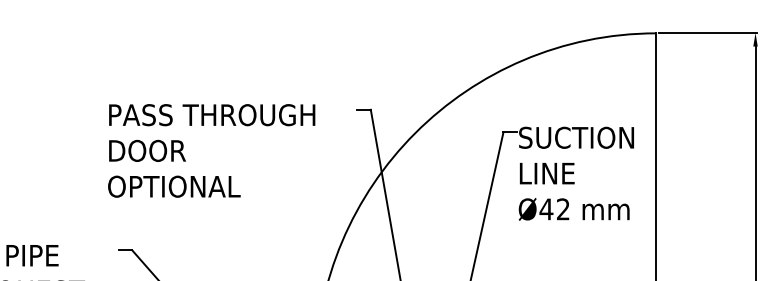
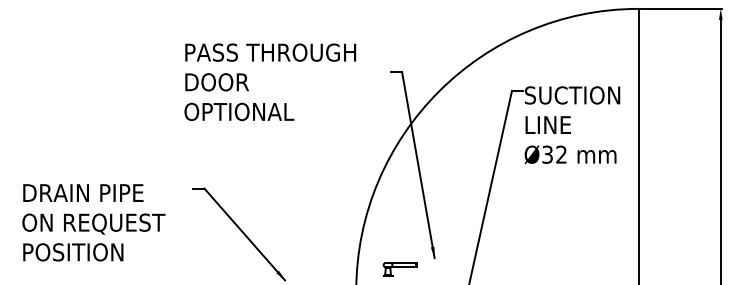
text: (211, 151) -> (270, 82), moved
text: (546, 209) -> (547, 154), Ø42 -> Ø32

